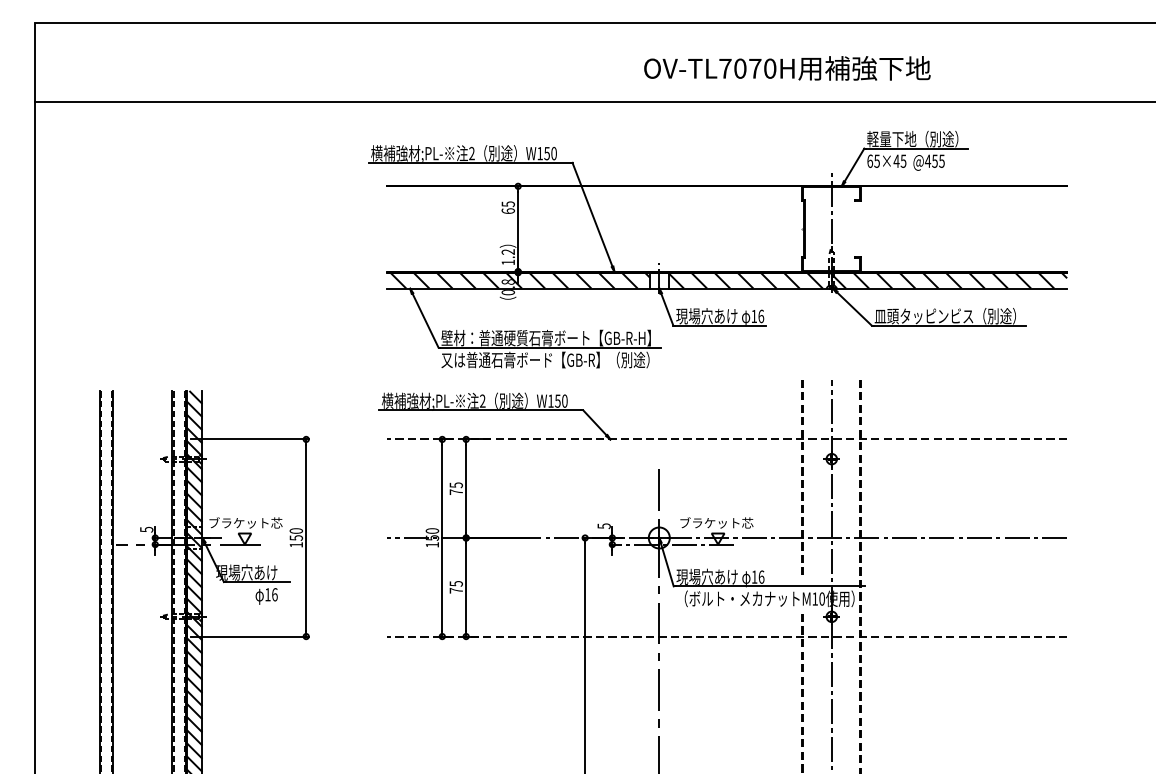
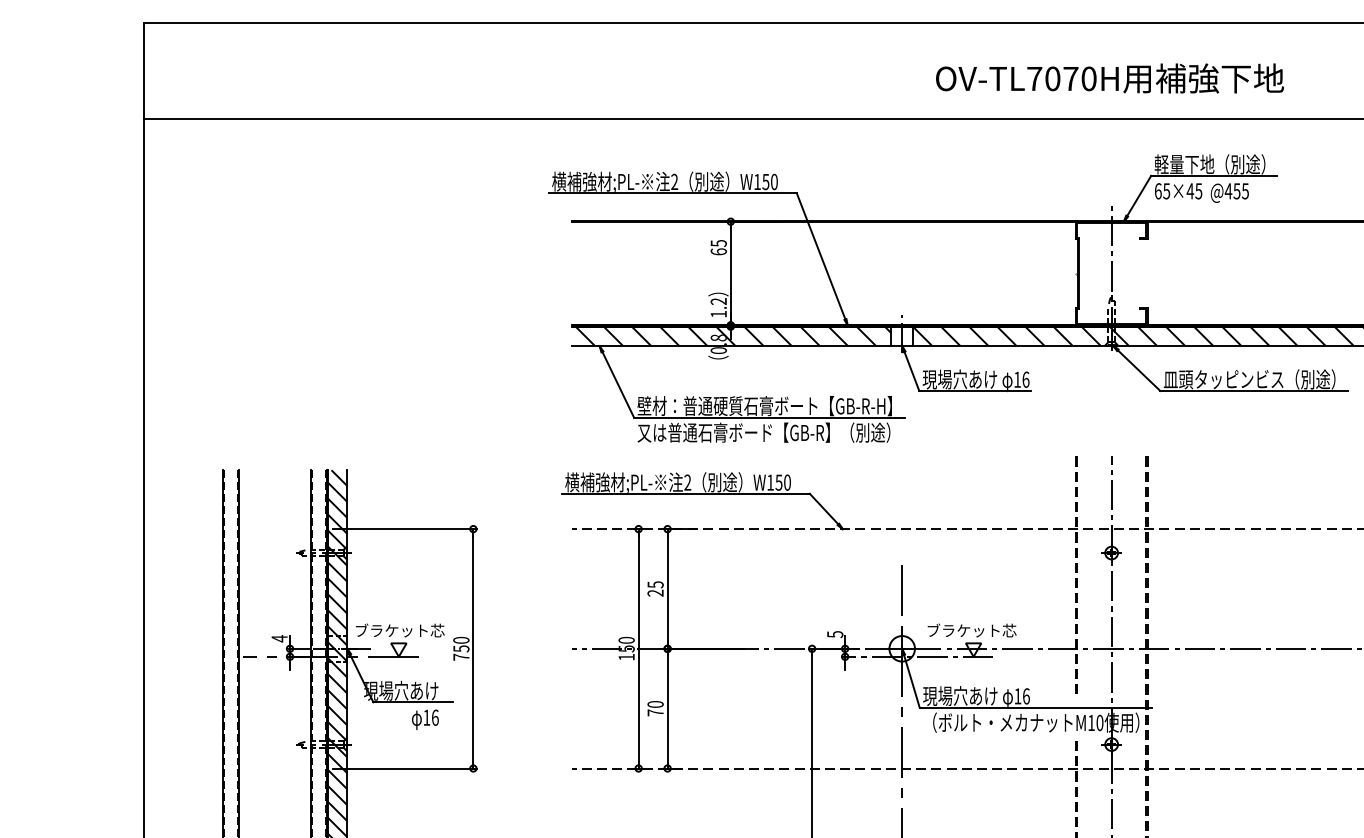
text: (787, 68) -> (1110, 78), moved
text: (455, 492) -> (654, 593), 75 -> 25
text: (146, 529) -> (279, 638), 5 -> 4
text: (295, 544) -> (460, 656), 150 -> 750
text: (455, 583) -> (654, 704), 75 -> 70

